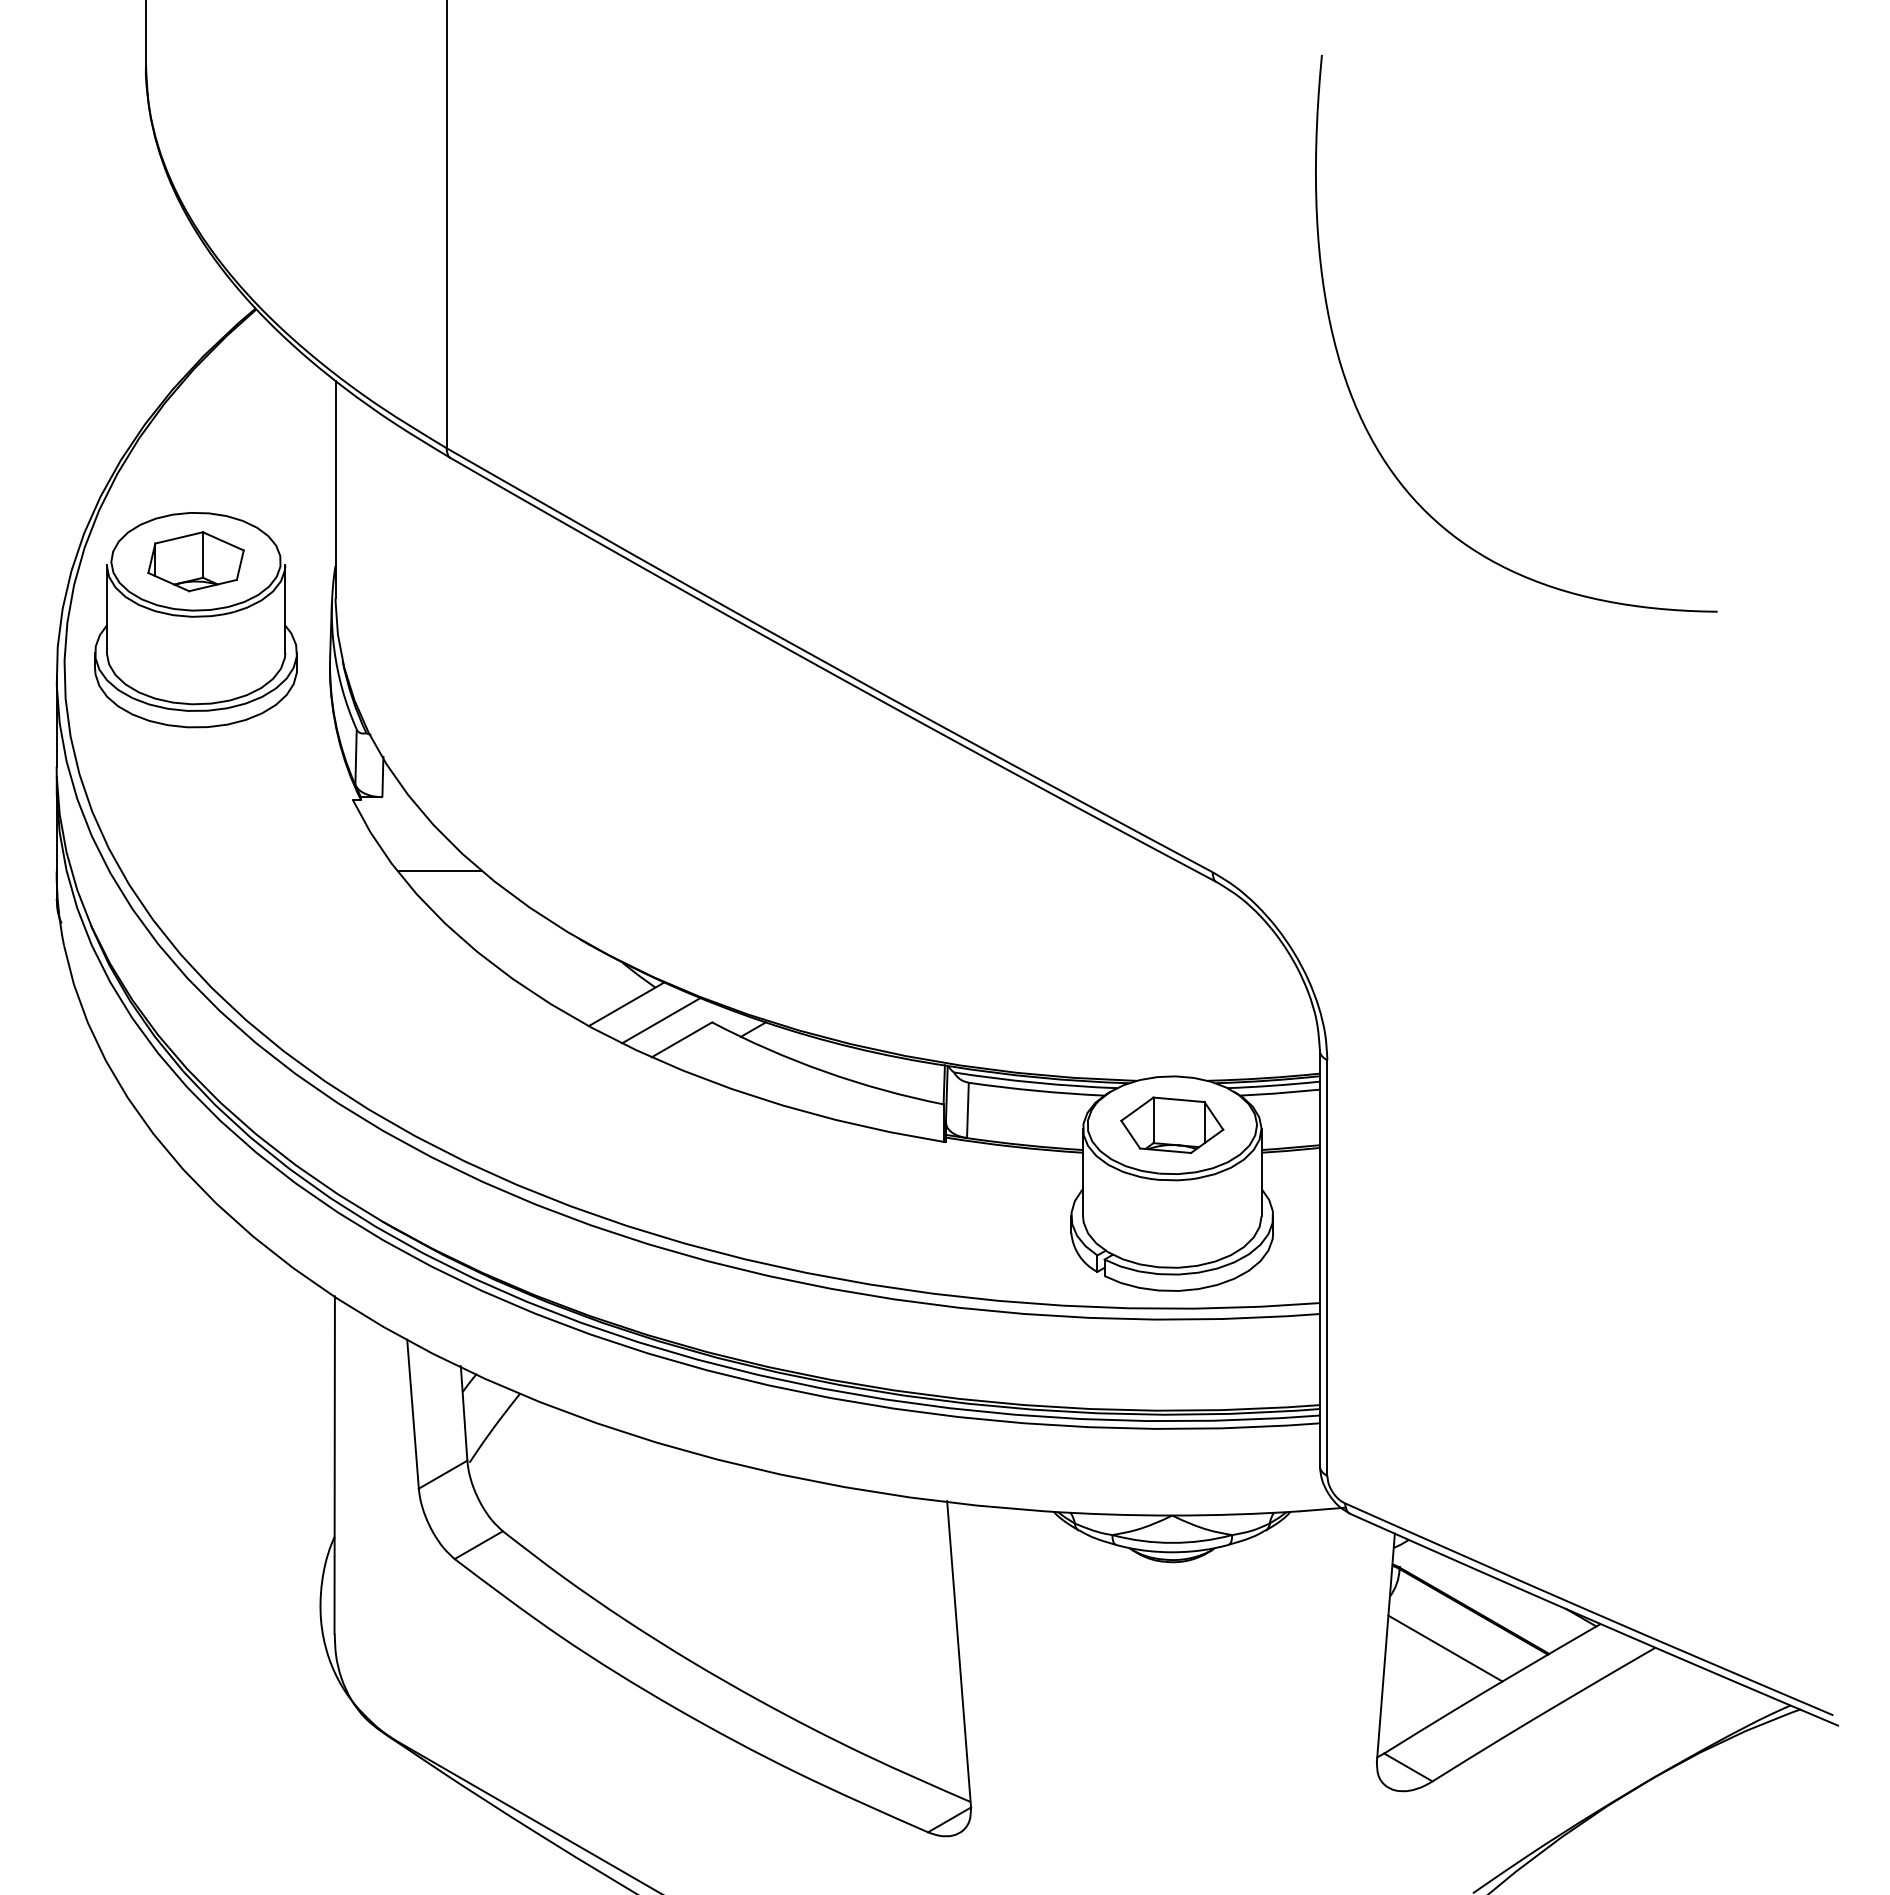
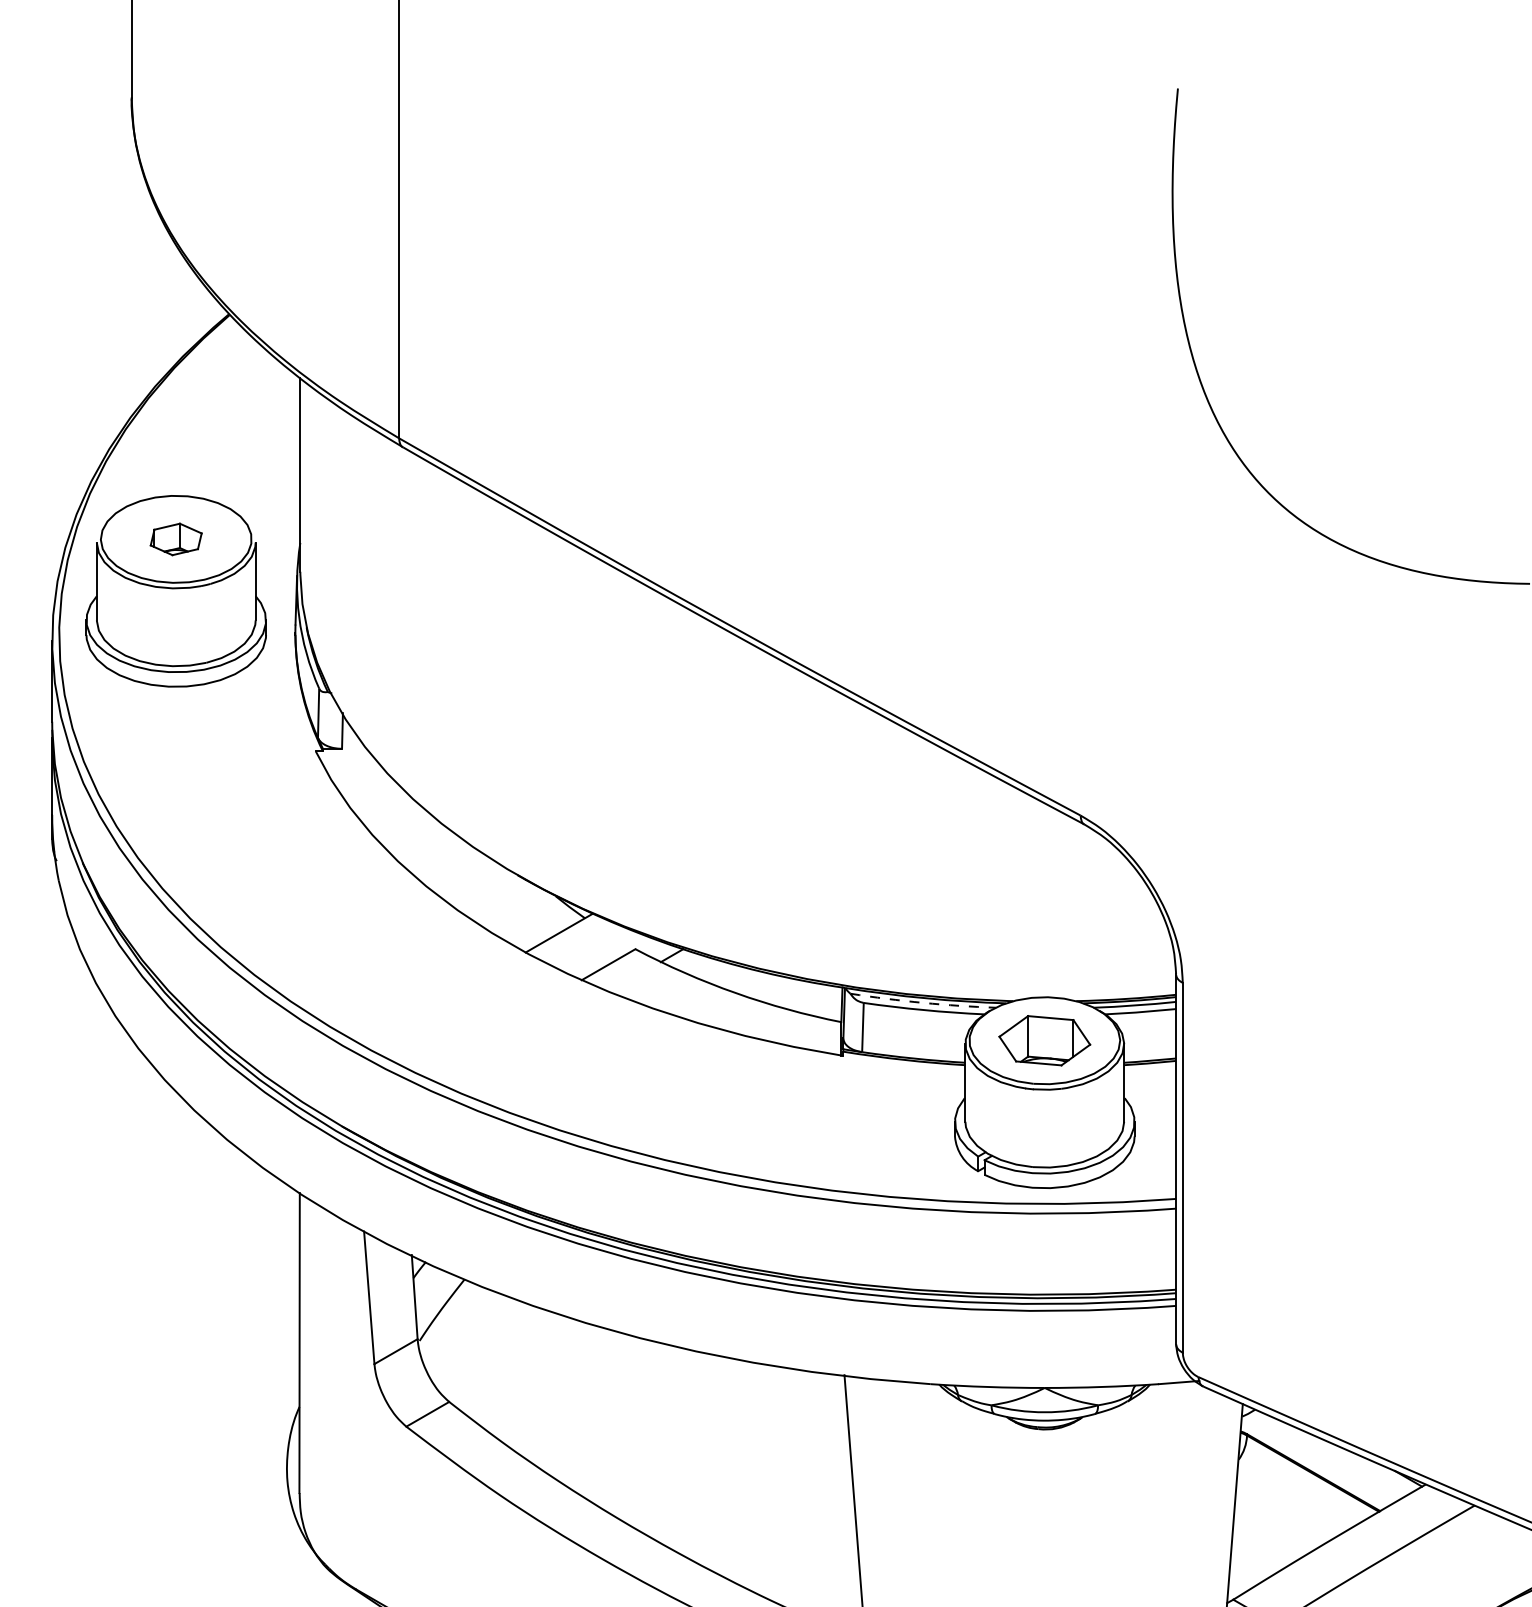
part: (195, 561) -> (175, 539), size x0.6
line: (439, 871) -> (392, 814), removed
line: (661, 1020) -> (590, 947), removed
arc: (1035, 1082) -> (923, 1002), solid -> dashed
line: (1445, 1648) -> (1287, 1506), removed

